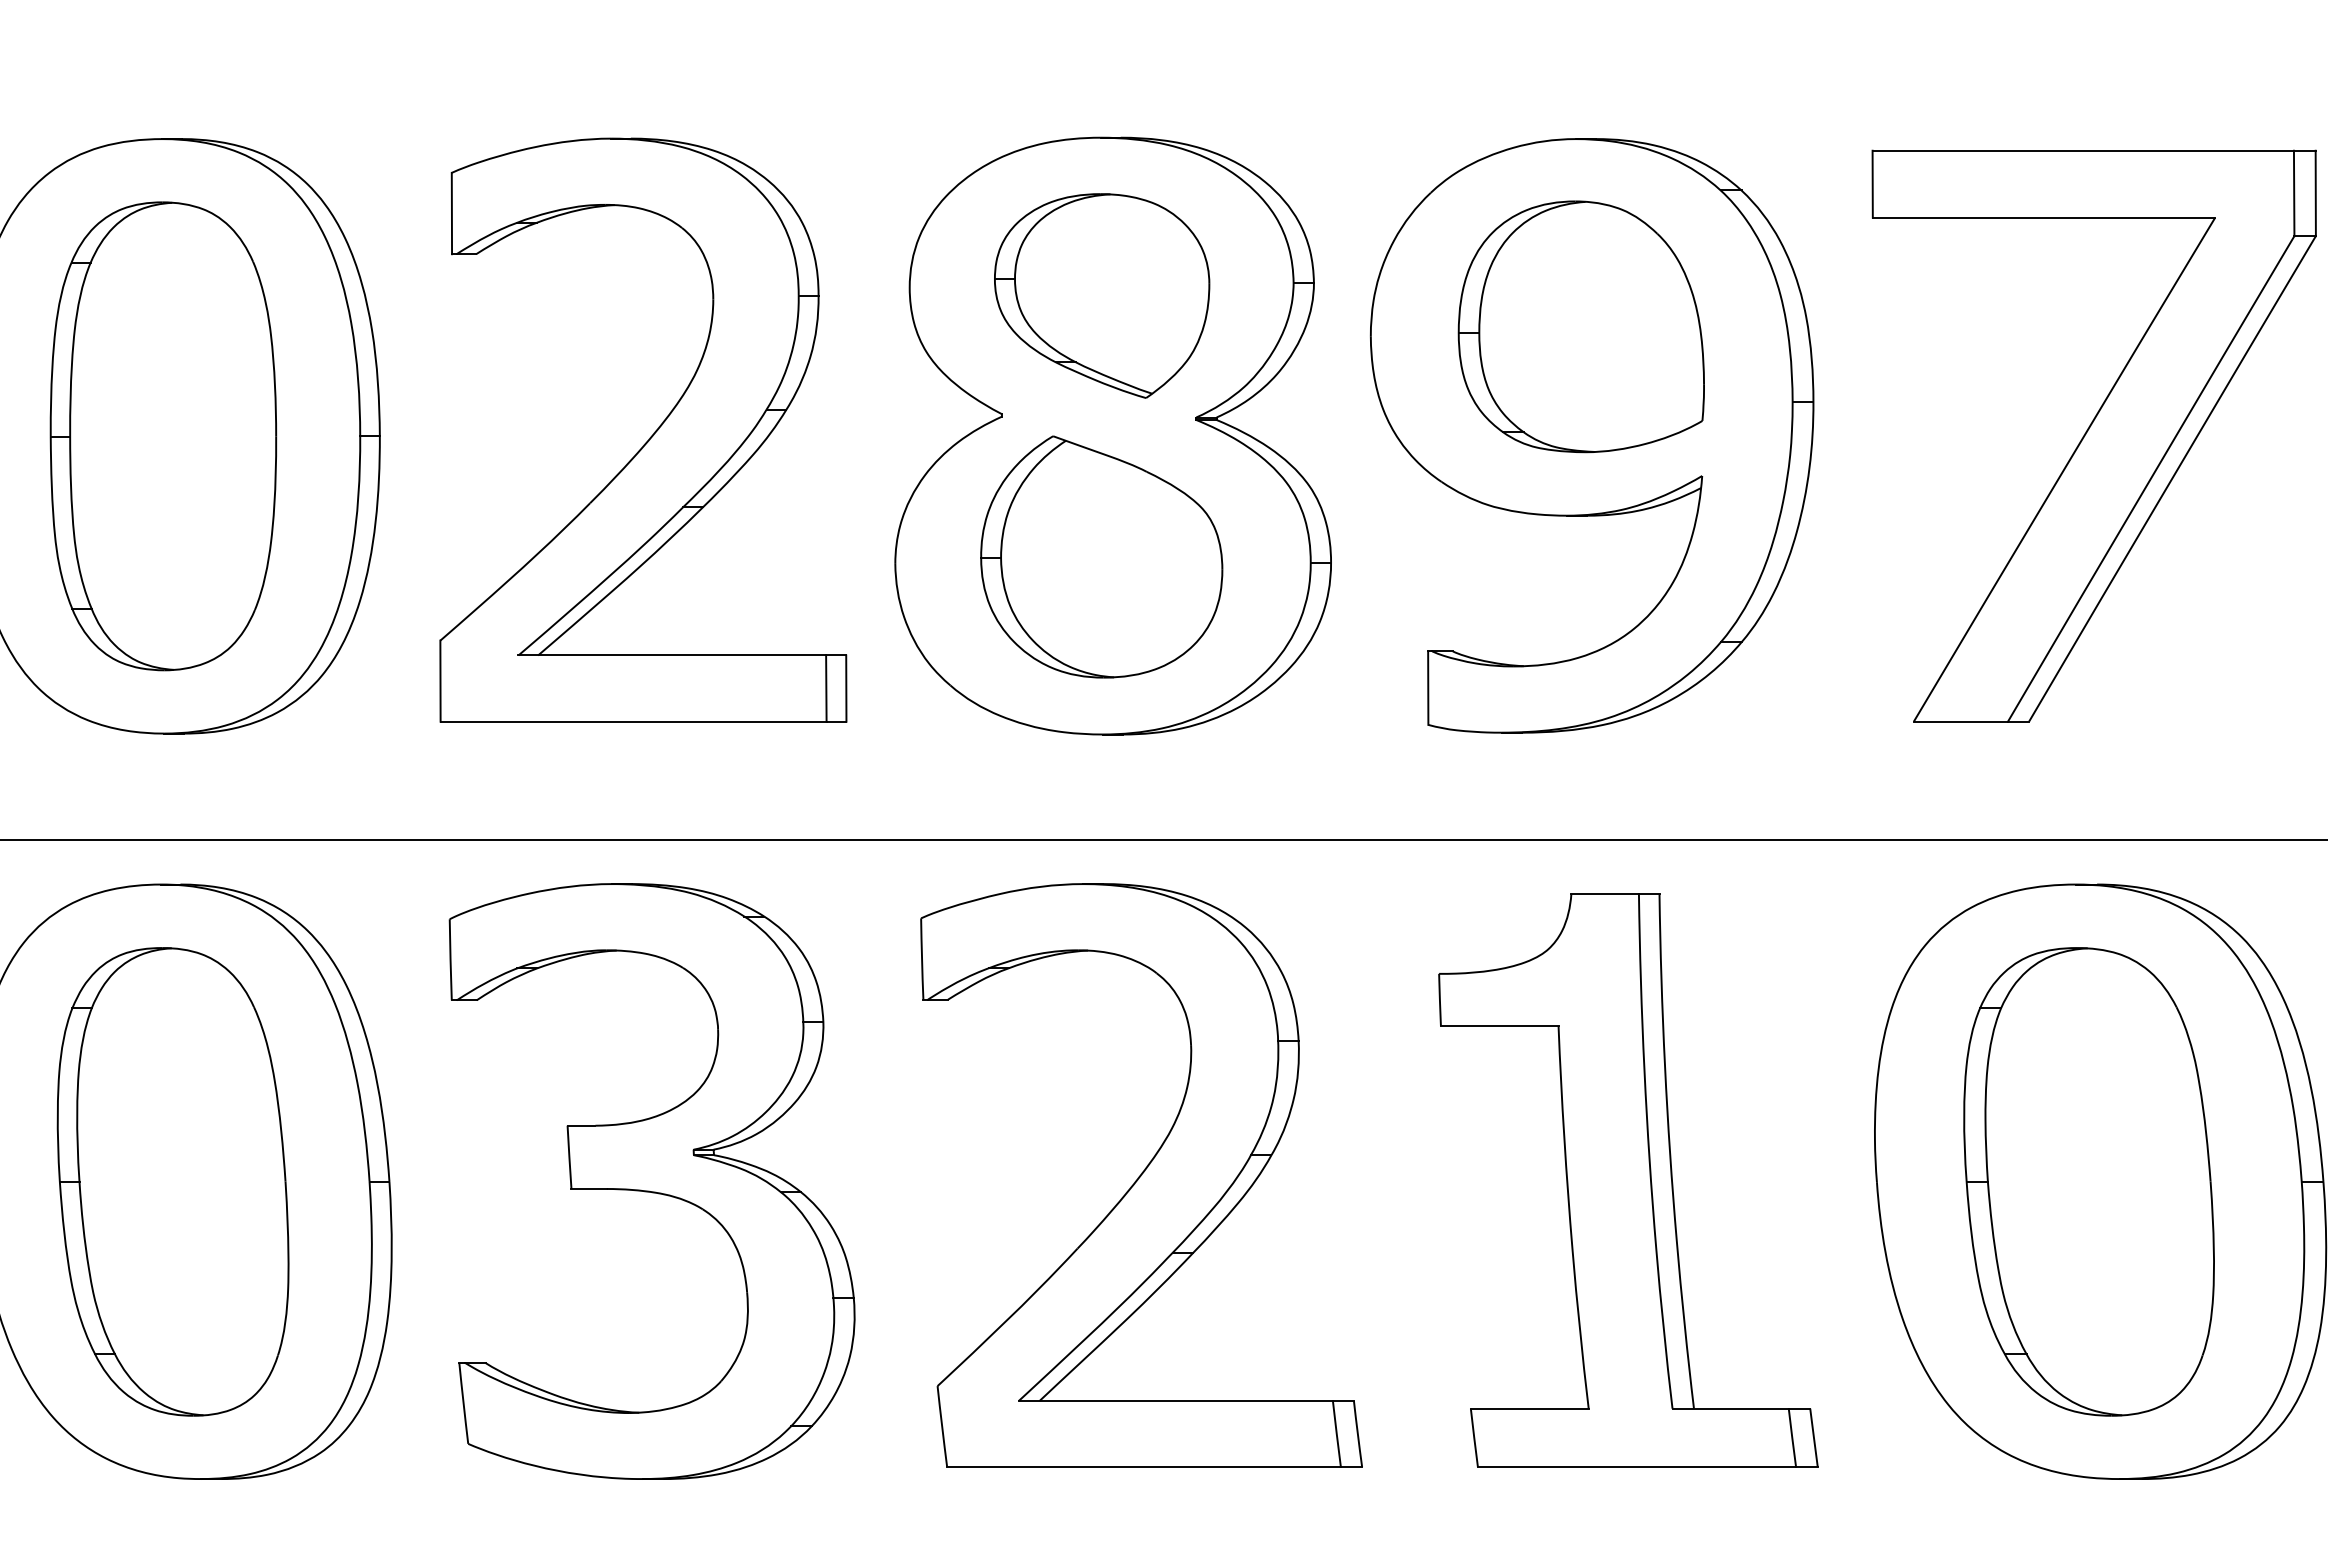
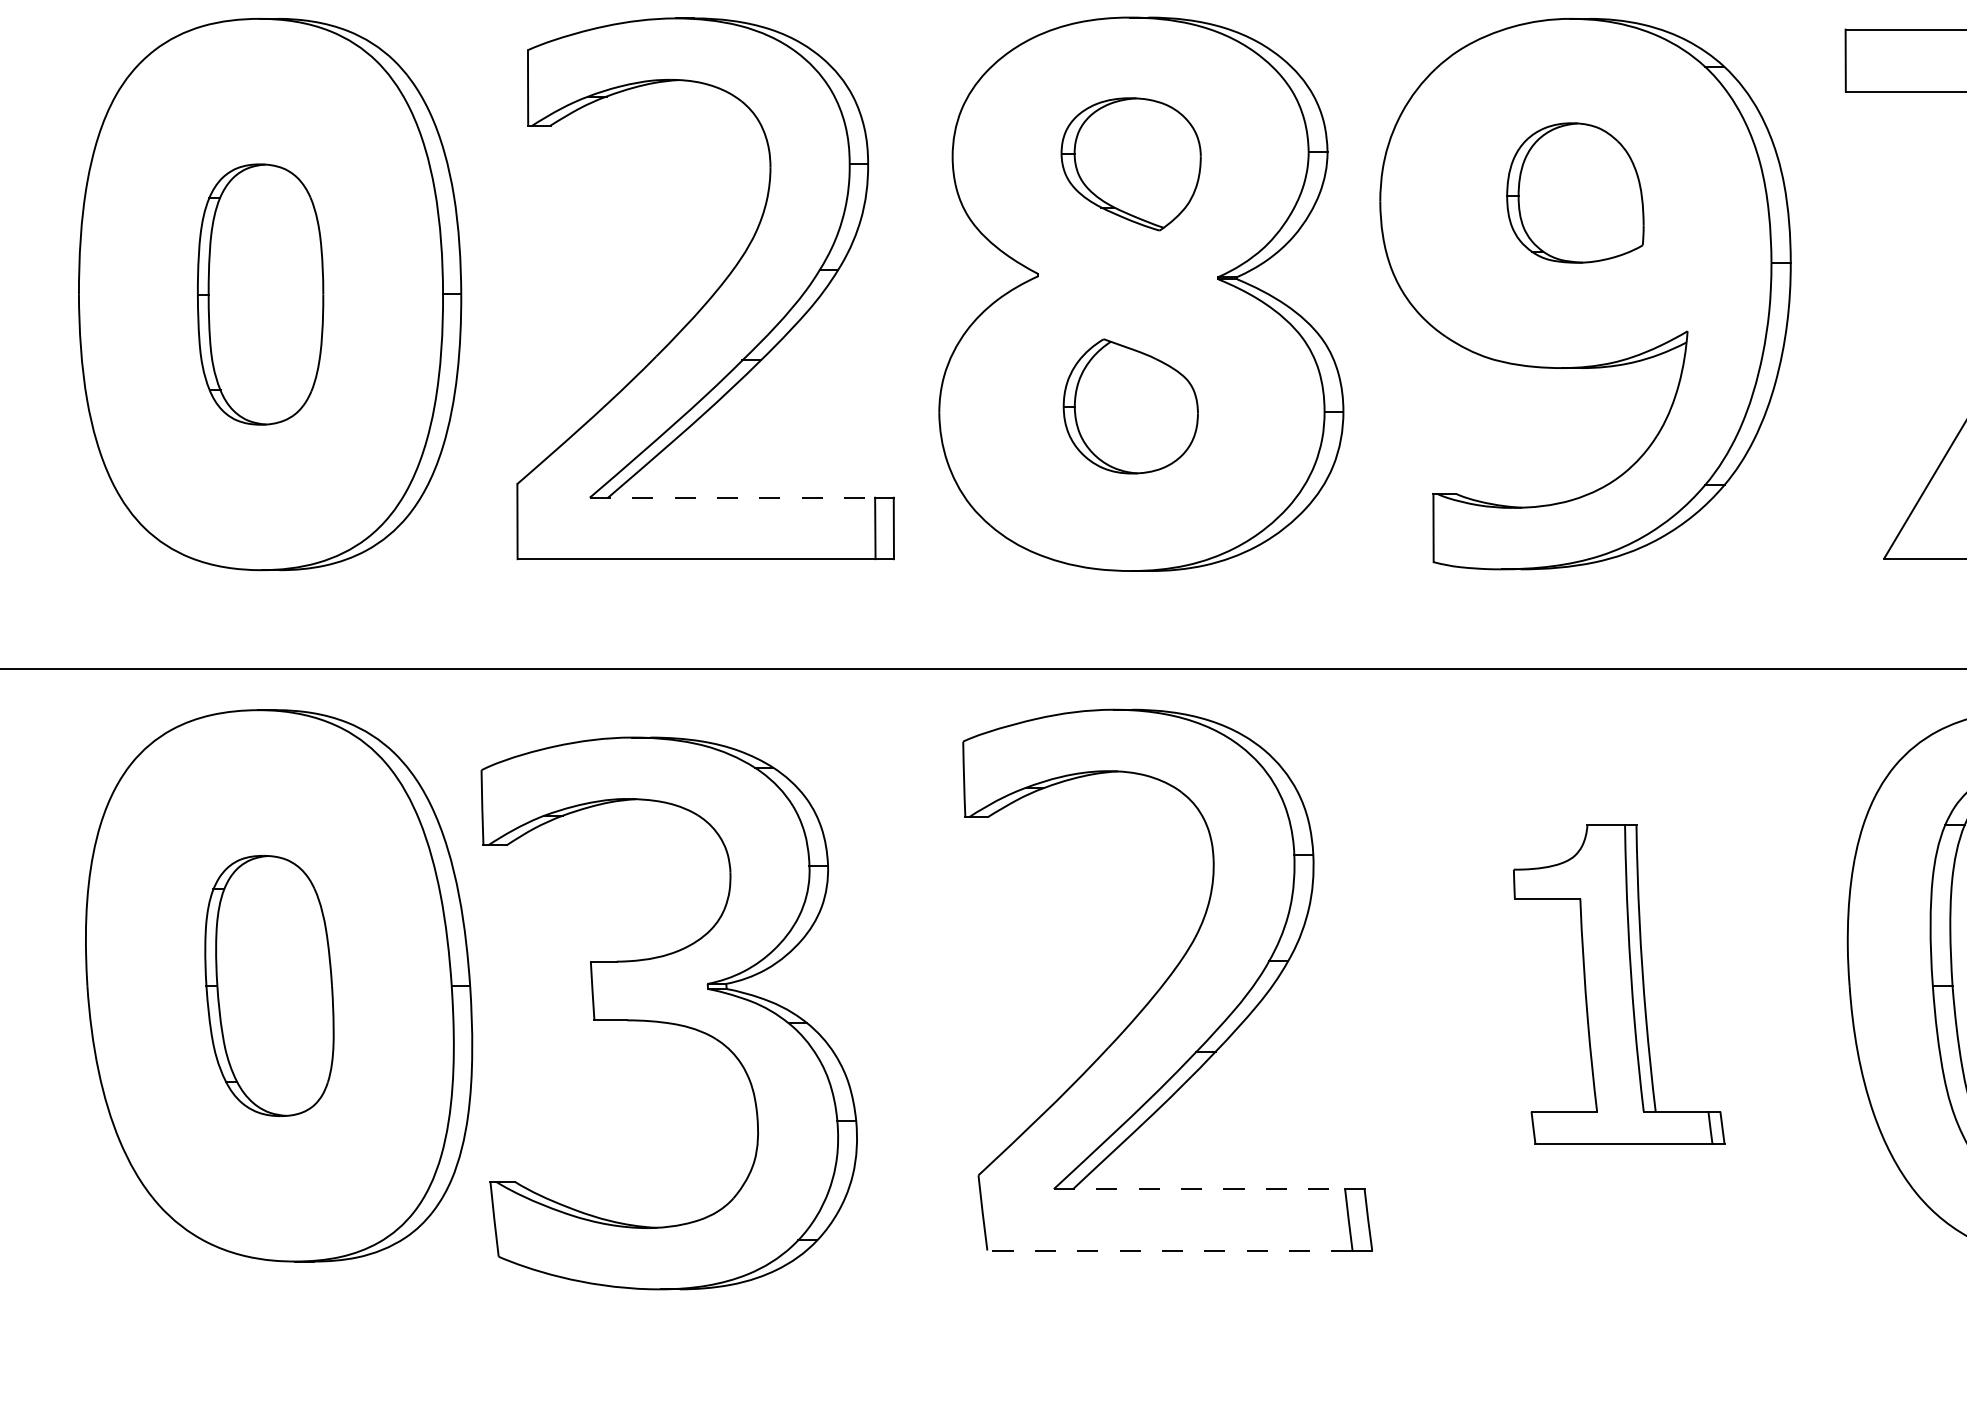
part: (1102, 295) -> (1131, 163), size x0.7
part: (1580, 326) -> (1574, 192), size x0.6
part: (163, 436) -> (260, 294), size x0.6
part: (1101, 556) -> (1130, 405), size x0.6
line: (672, 655) -> (732, 497), solid -> dashed
part: (1628, 1180) -> (1619, 984), size x0.6
part: (172, 1181) -> (268, 985), size x0.6
part: (651, 1181) -> (668, 1013), moved
line: (1176, 1400) -> (1200, 1188), solid -> dashed
line: (1144, 1467) -> (1170, 1250), solid -> dashed

